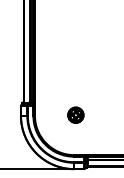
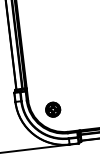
part: (75, 114) -> (52, 109), moved

